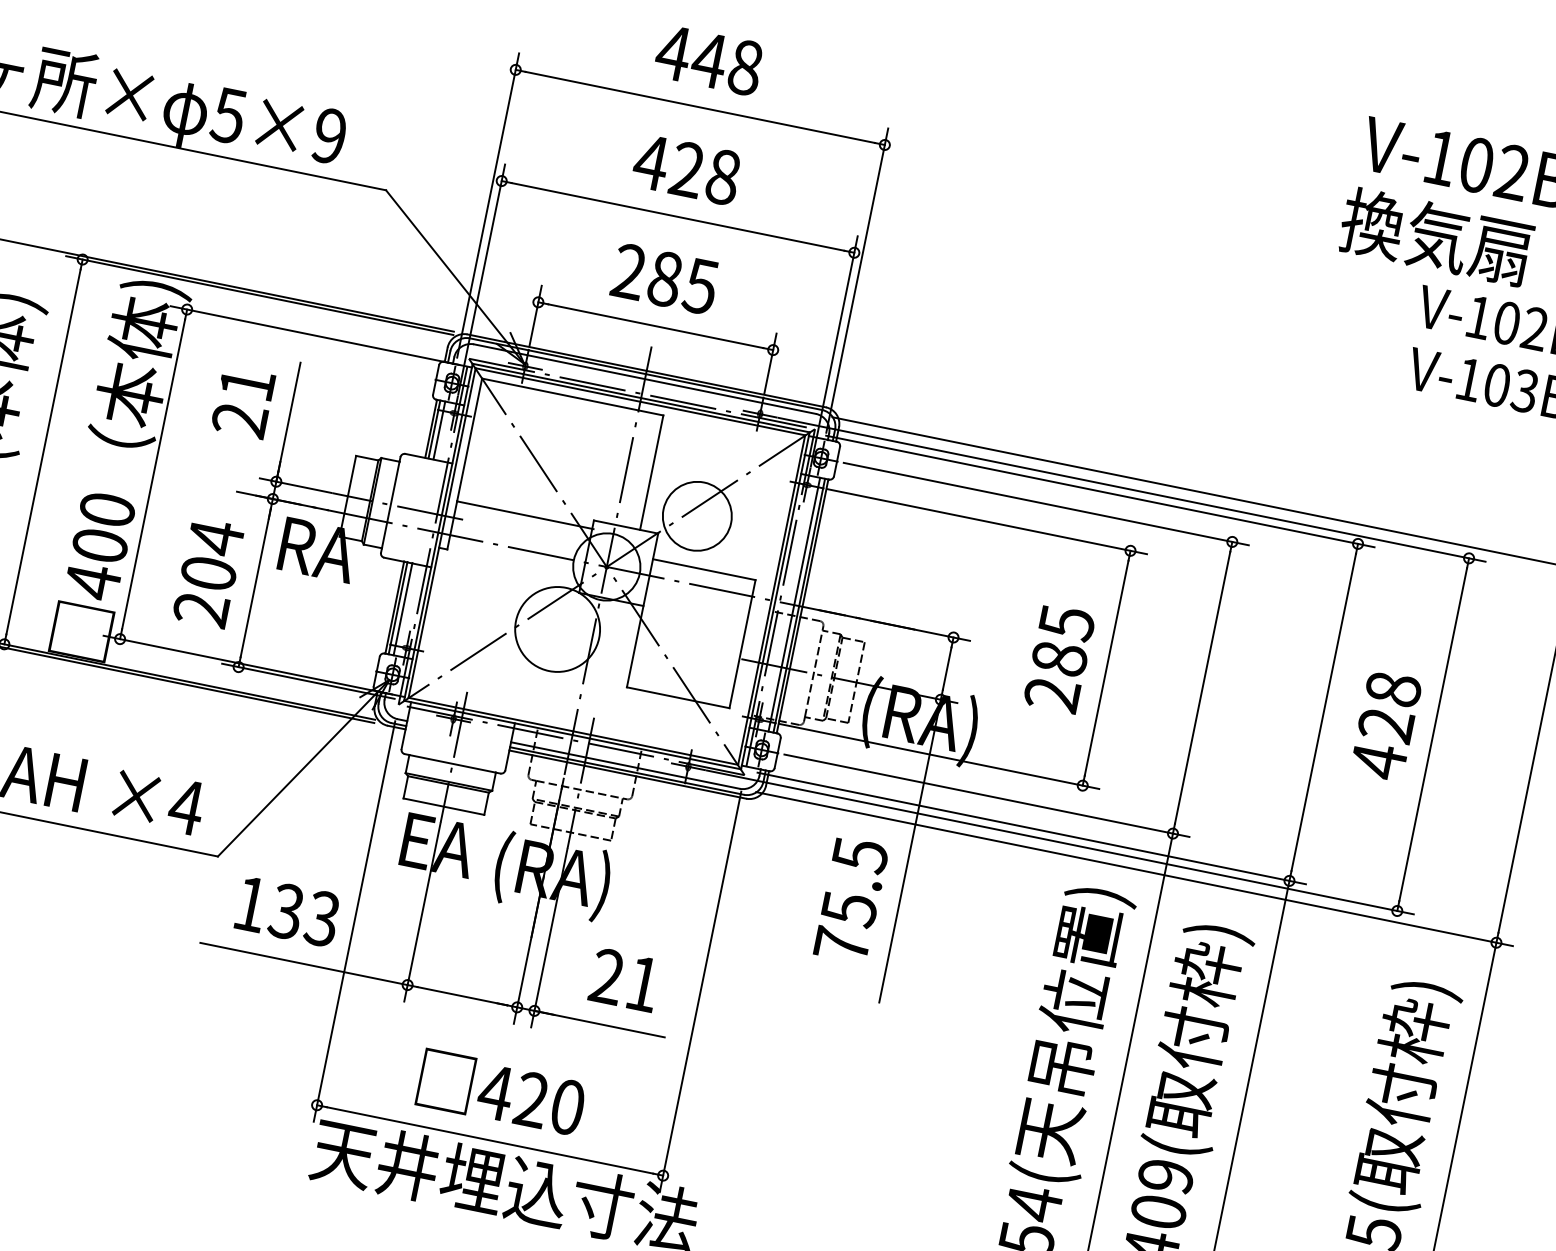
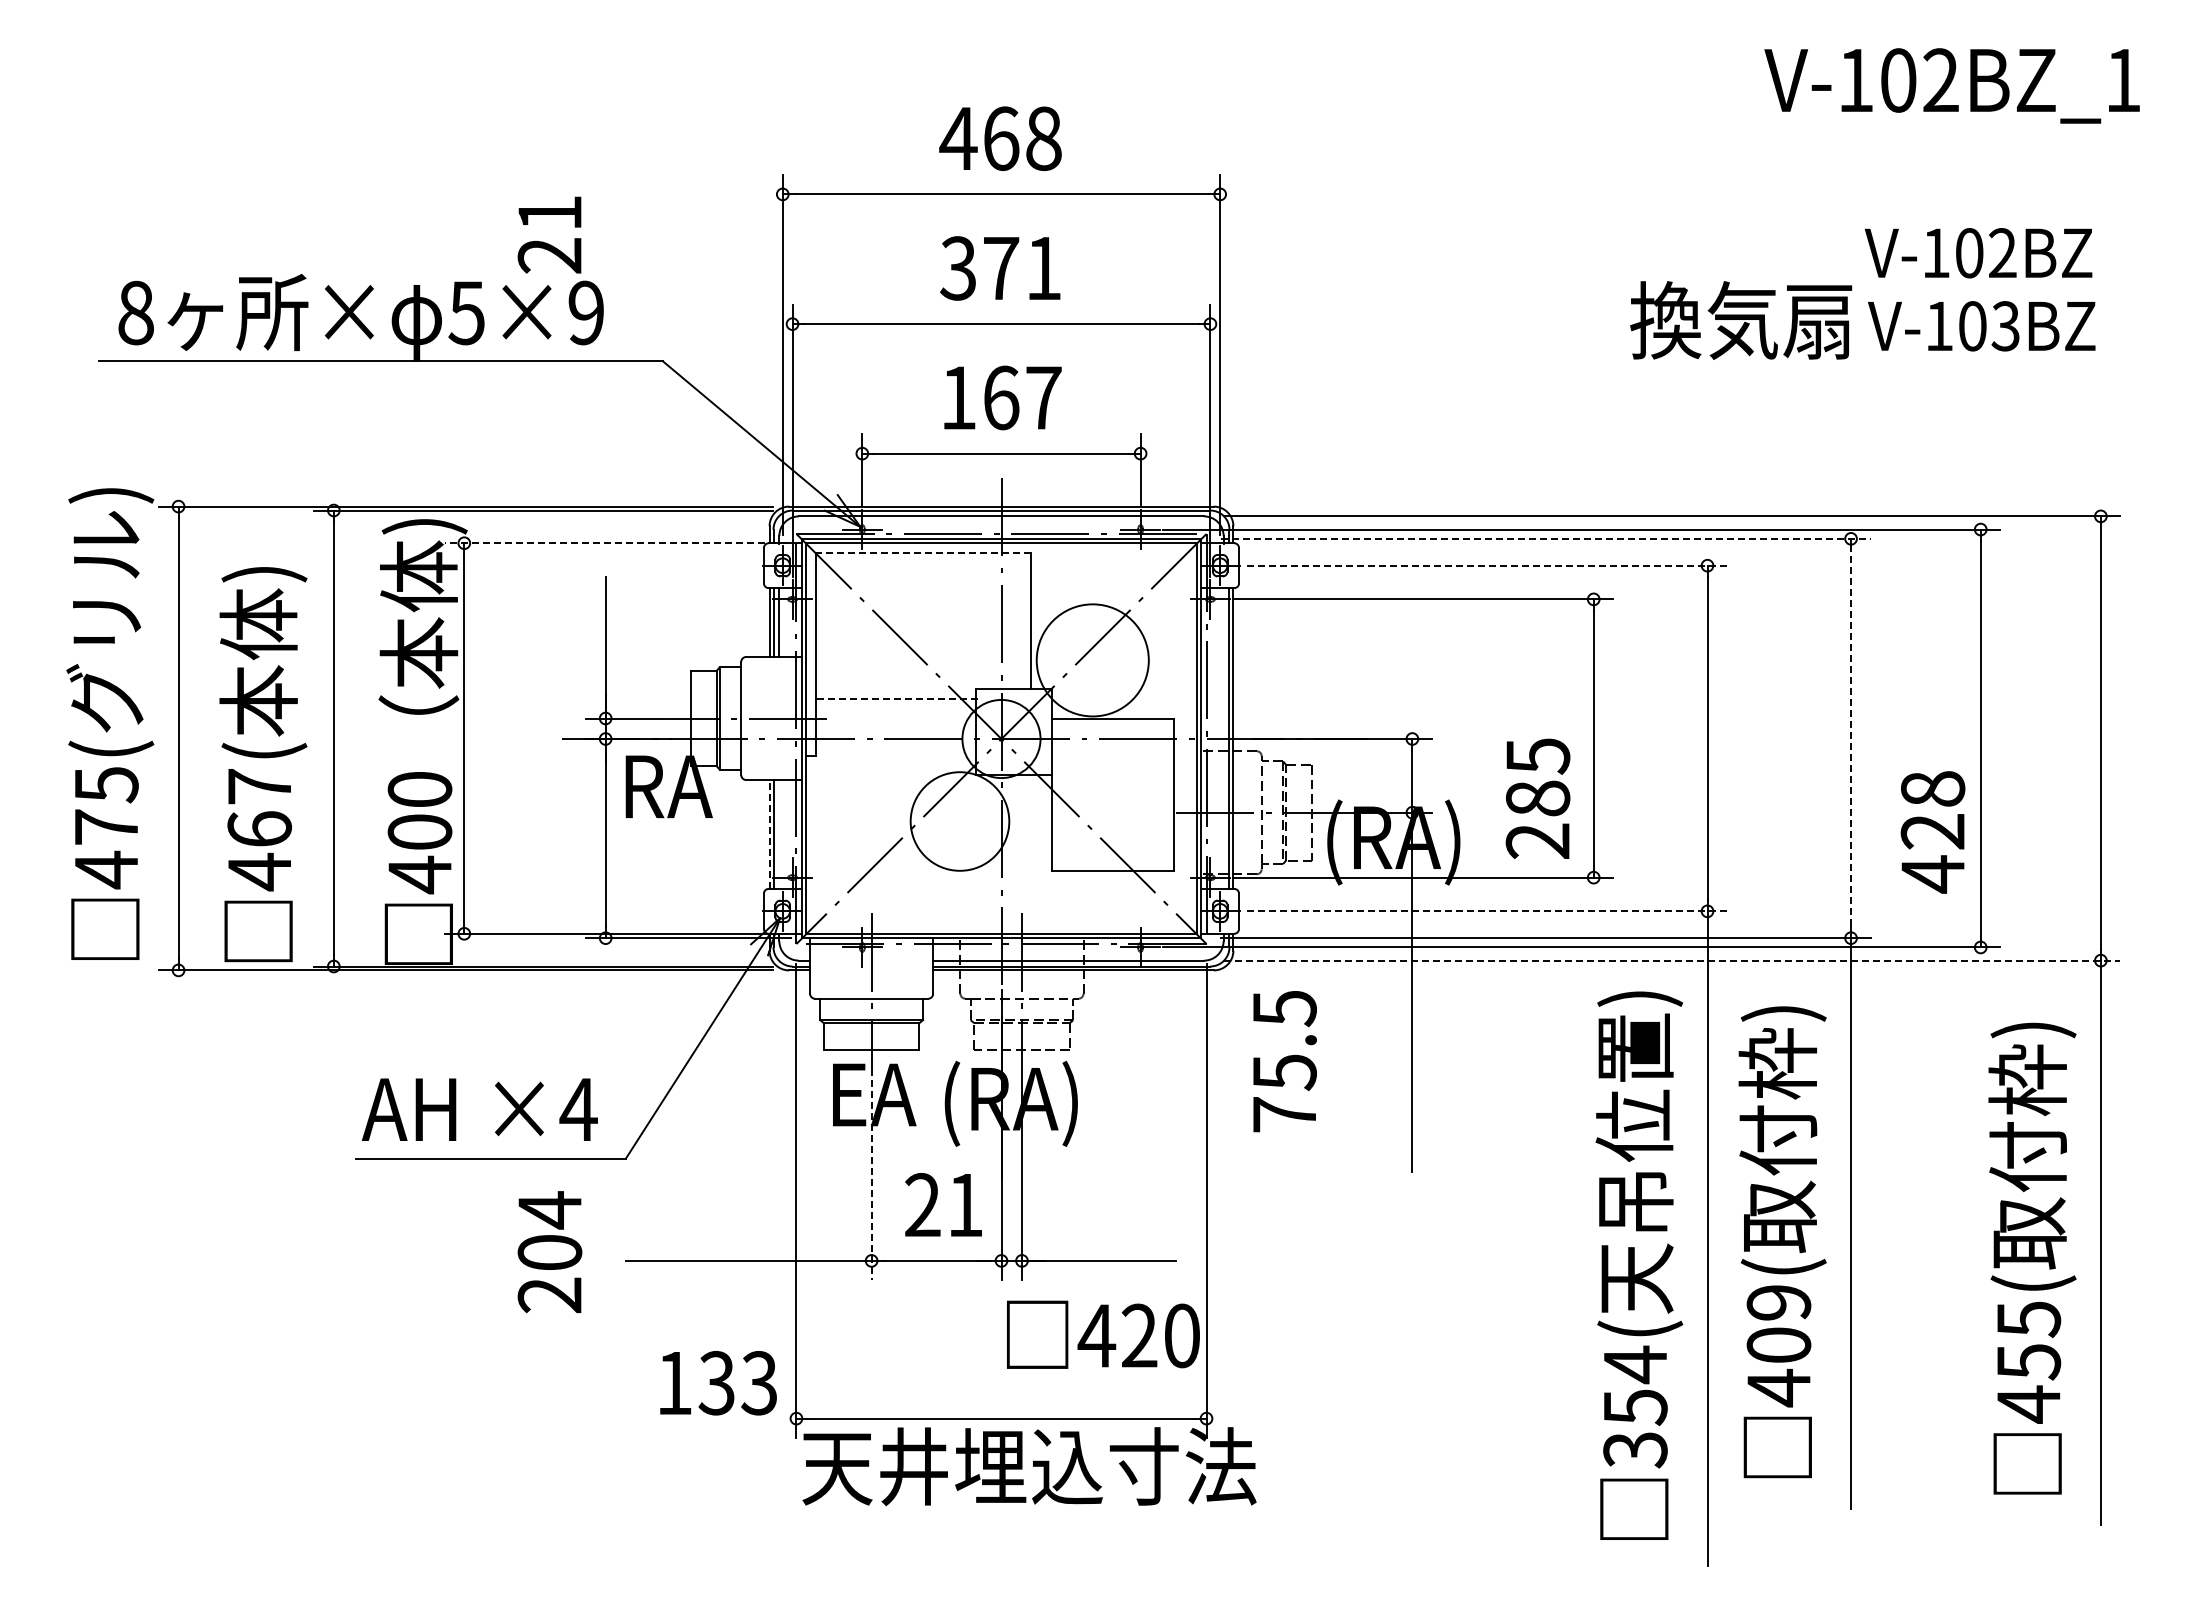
text: (709, 60) -> (1000, 138), 448 -> 468
text: (686, 169) -> (1000, 268), 428 -> 371
text: (1436, 237) -> (1741, 320), moved
text: (664, 278) -> (1000, 397), 285 -> 167
line: (314, 335) -> (615, 543), solid -> dashed
line: (572, 396) -> (922, 553), solid -> dashed
text: (243, 402) -> (549, 234), moved
line: (1100, 491) -> (1545, 538), solid -> dashed
line: (1046, 504) -> (1487, 565), solid -> dashed
line: (525, 515) -> (896, 699), solid -> dashed
circle: (697, 516) -> (1092, 660), size x1.4
text: (208, 573) -> (549, 1252), moved
line: (794, 604) -> (1223, 738), removed
line: (394, 607) -> (769, 834), solid -> dashed
line: (403, 608) -> (779, 833), removed
text: (1059, 658) -> (1537, 798), moved
line: (1324, 712) -> (1851, 738), solid -> dashed
text: (1385, 725) -> (1932, 832), moved
line: (987, 795) -> (1487, 911), solid -> dashed
line: (1134, 869) -> (1672, 960), solid -> dashed
text: (851, 900) -> (1284, 1061), moved
text: (287, 912) -> (718, 1383), moved
line: (422, 912) -> (871, 1174), solid -> dashed
text: (624, 979) -> (943, 1204), moved
text: (501, 1092) -> (1103, 1334), moved

